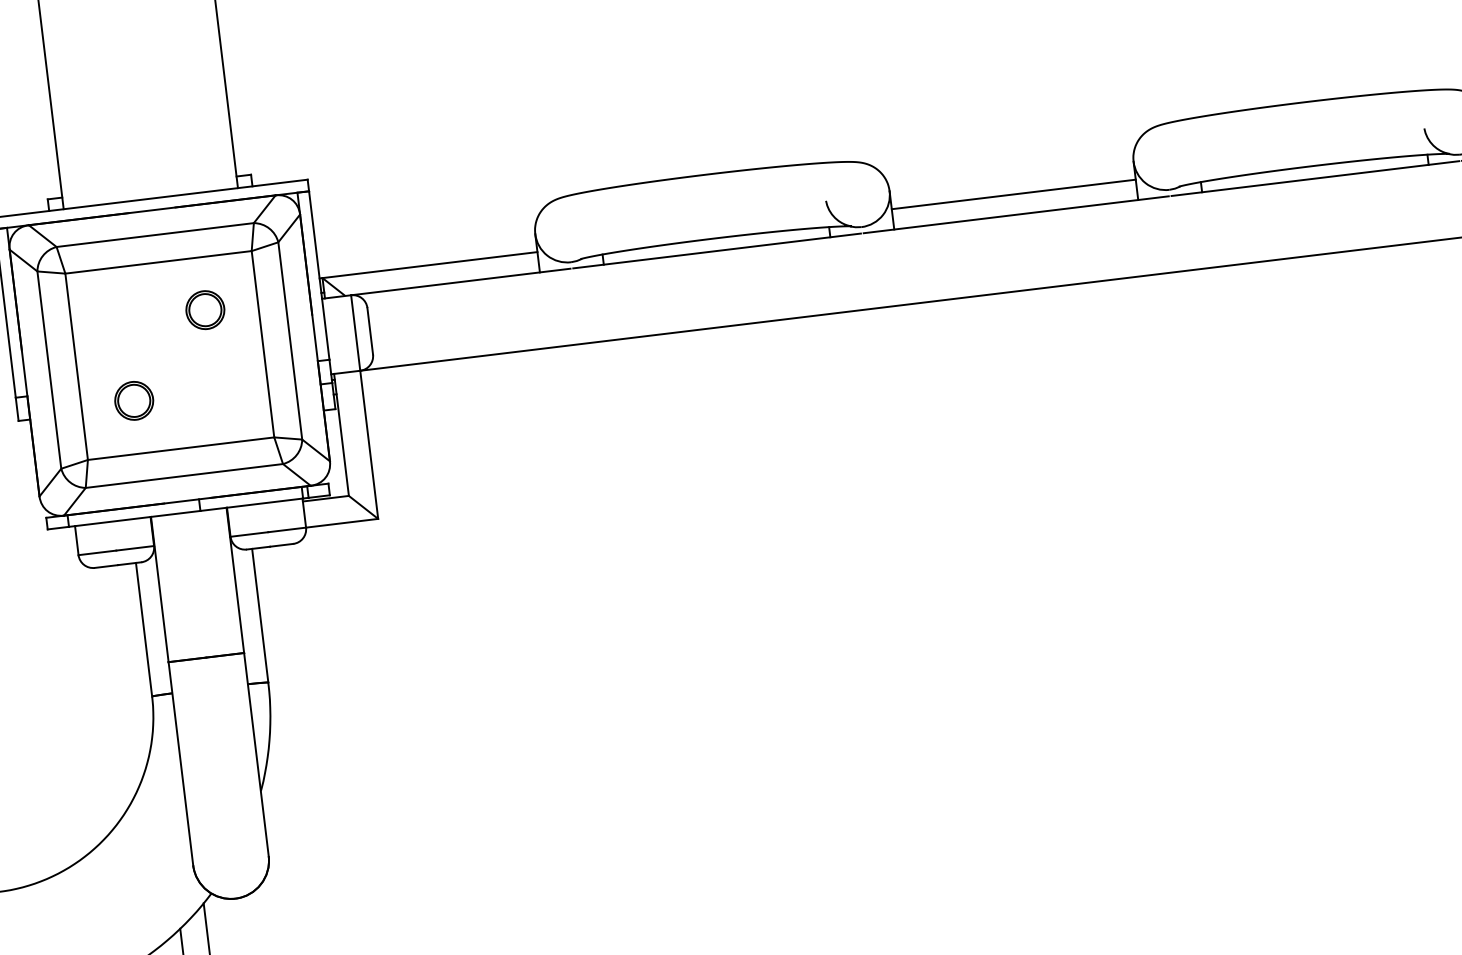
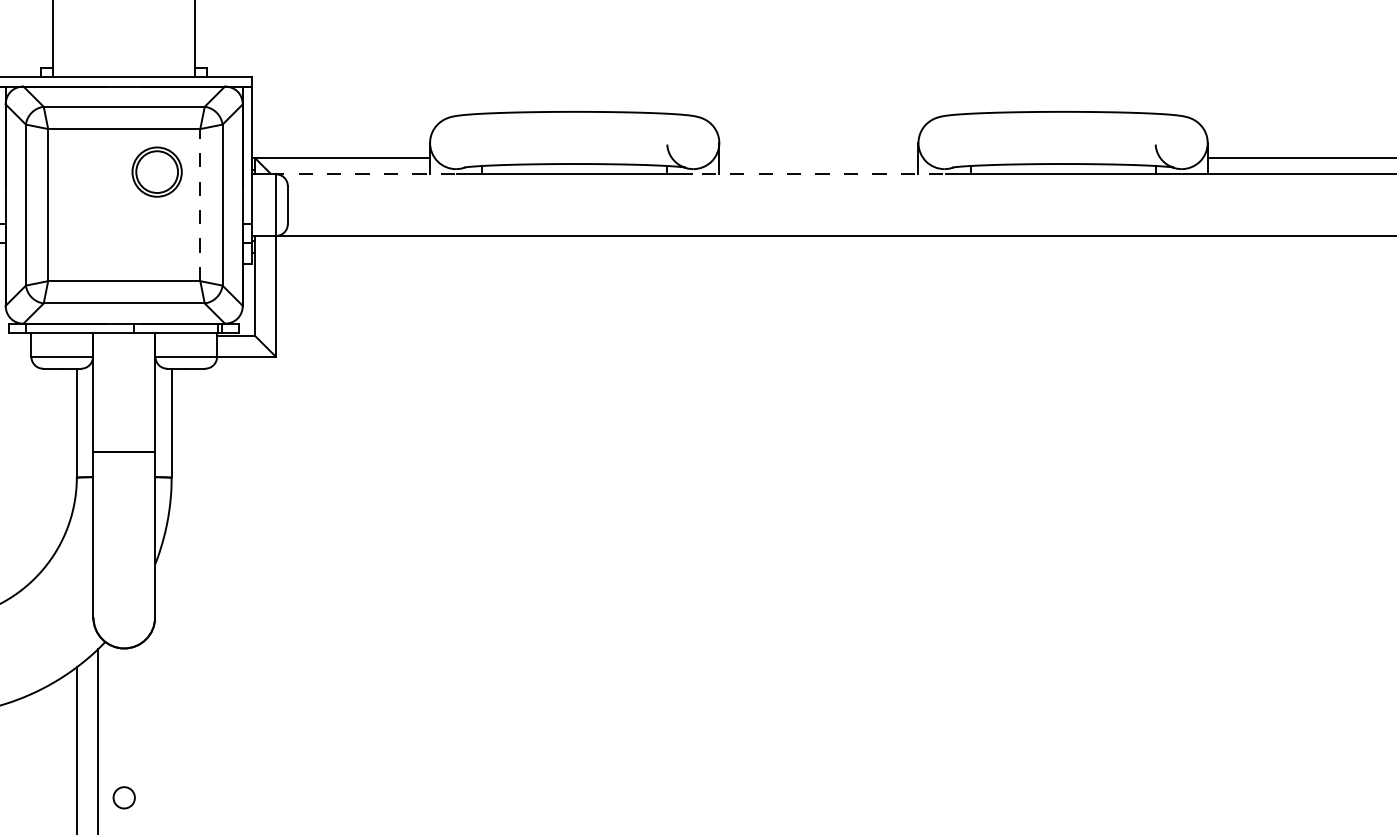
line: (1013, 194) -> (818, 157), removed
line: (1015, 215) -> (818, 174), solid -> dashed
line: (460, 282) -> (365, 174), solid -> dashed
part: (205, 309) -> (157, 171), size x1.6
line: (263, 343) -> (200, 204), solid -> dashed
part: (133, 400) -> (90, 237), removed

